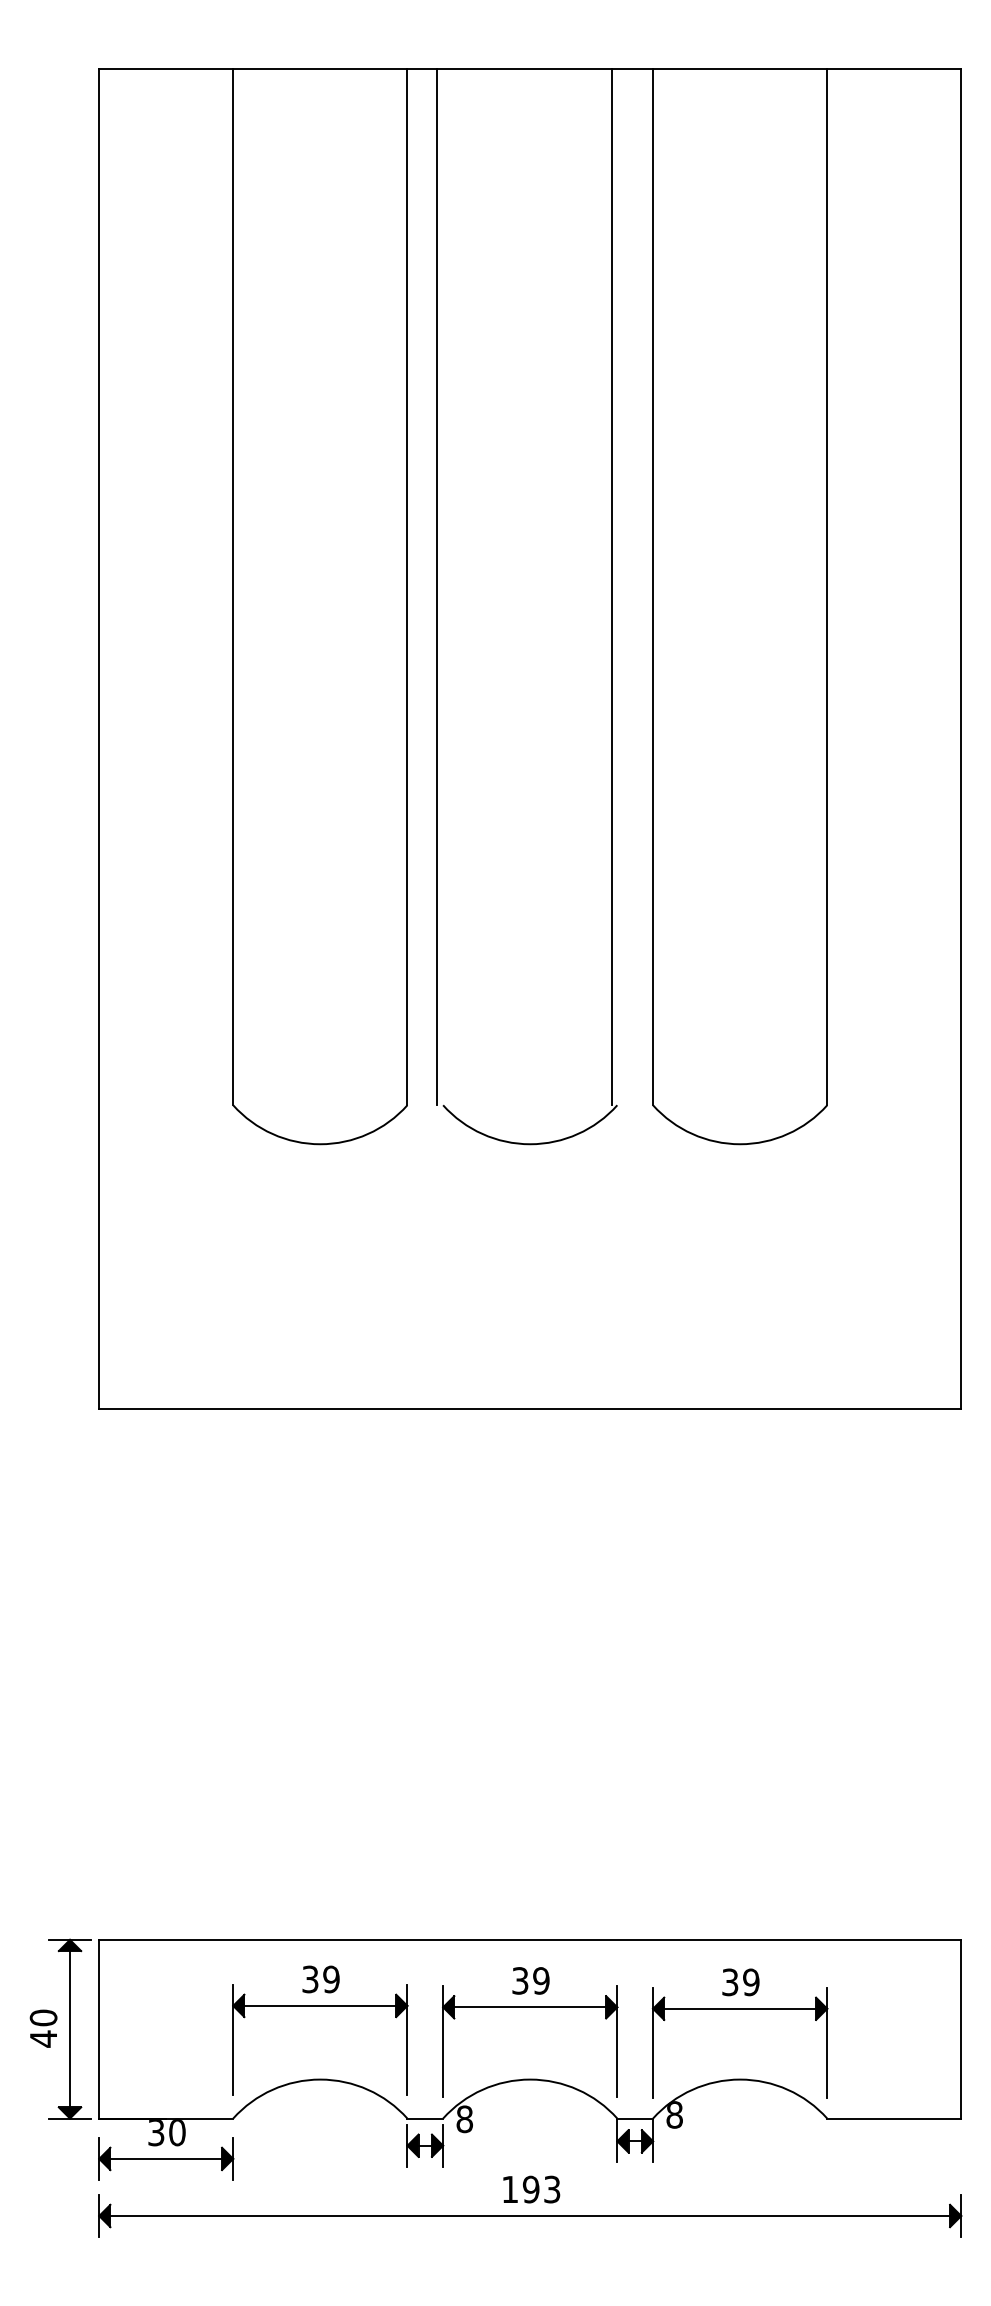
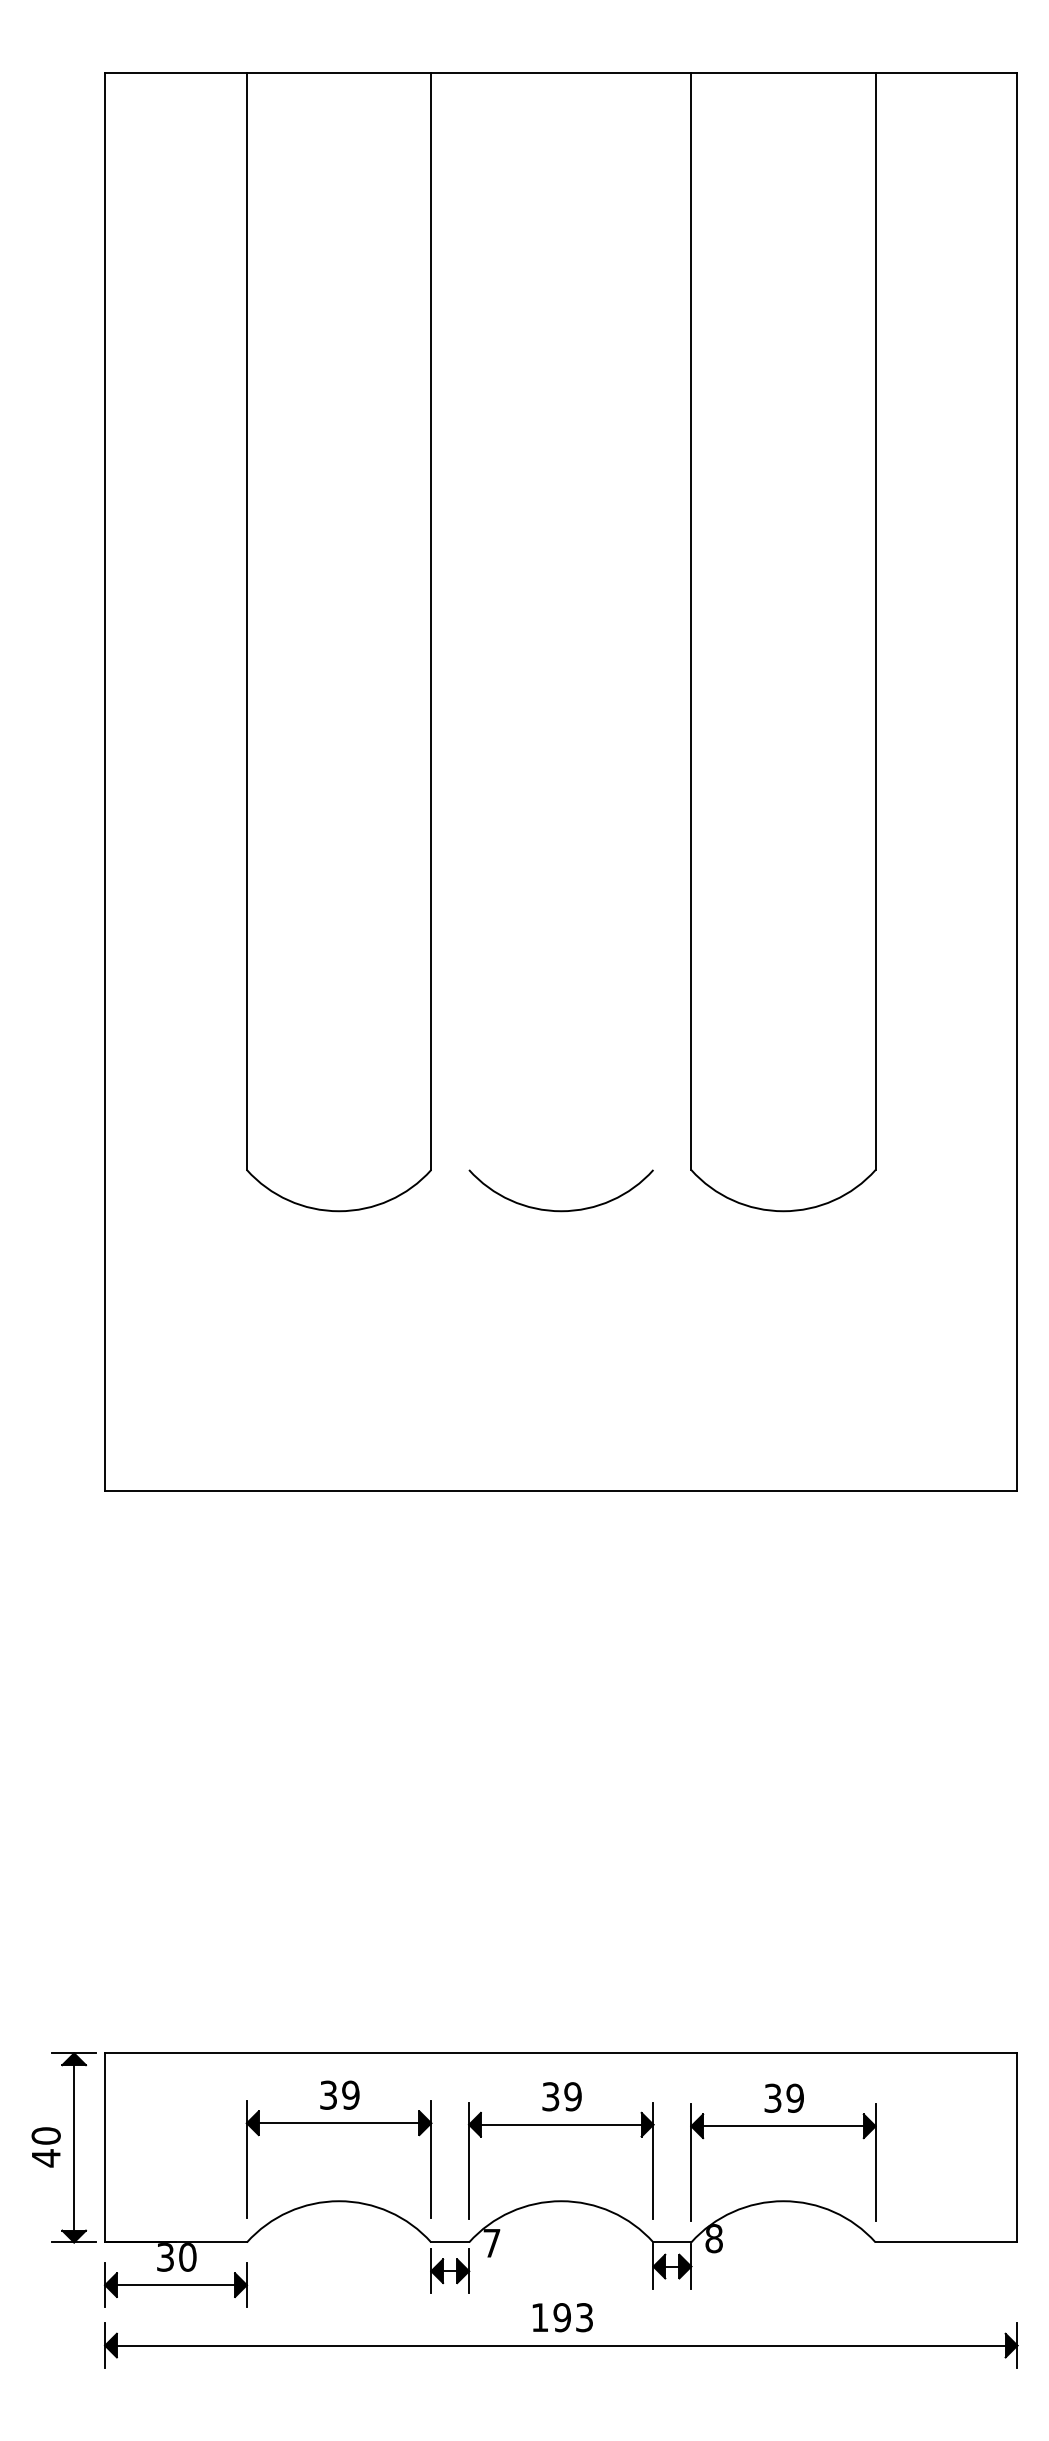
line: (437, 587) -> (463, 621), removed
line: (611, 587) -> (647, 621), removed
text: (464, 2118) -> (491, 2242), 8 -> 7

